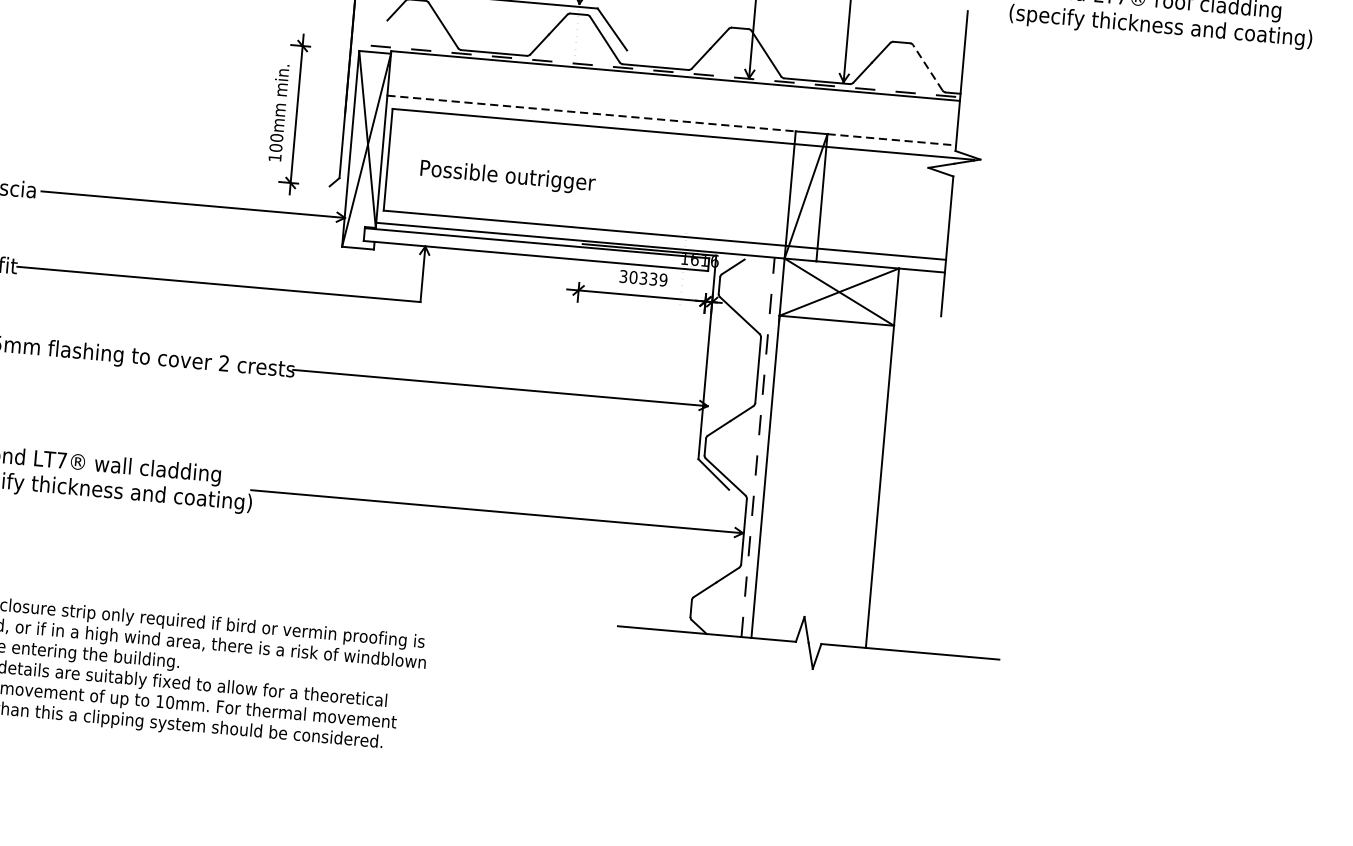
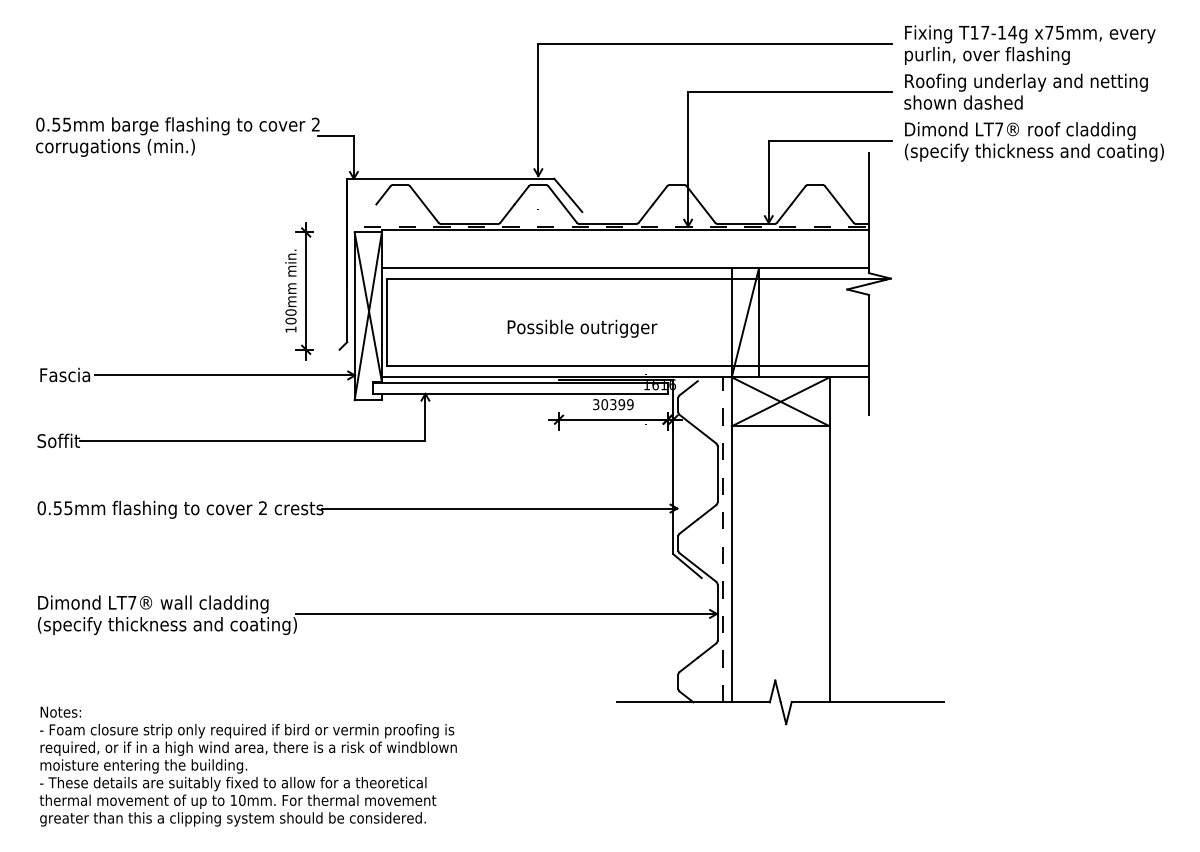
line: (926, 67) -> (838, 204), dashed -> solid
line: (591, 113) -> (556, 268), dashed -> solid
line: (892, 139) -> (814, 268), dashed -> solid
text: (508, 176) -> (582, 328), moved
text: (653, 279) -> (621, 404), 30339 -> 30399

